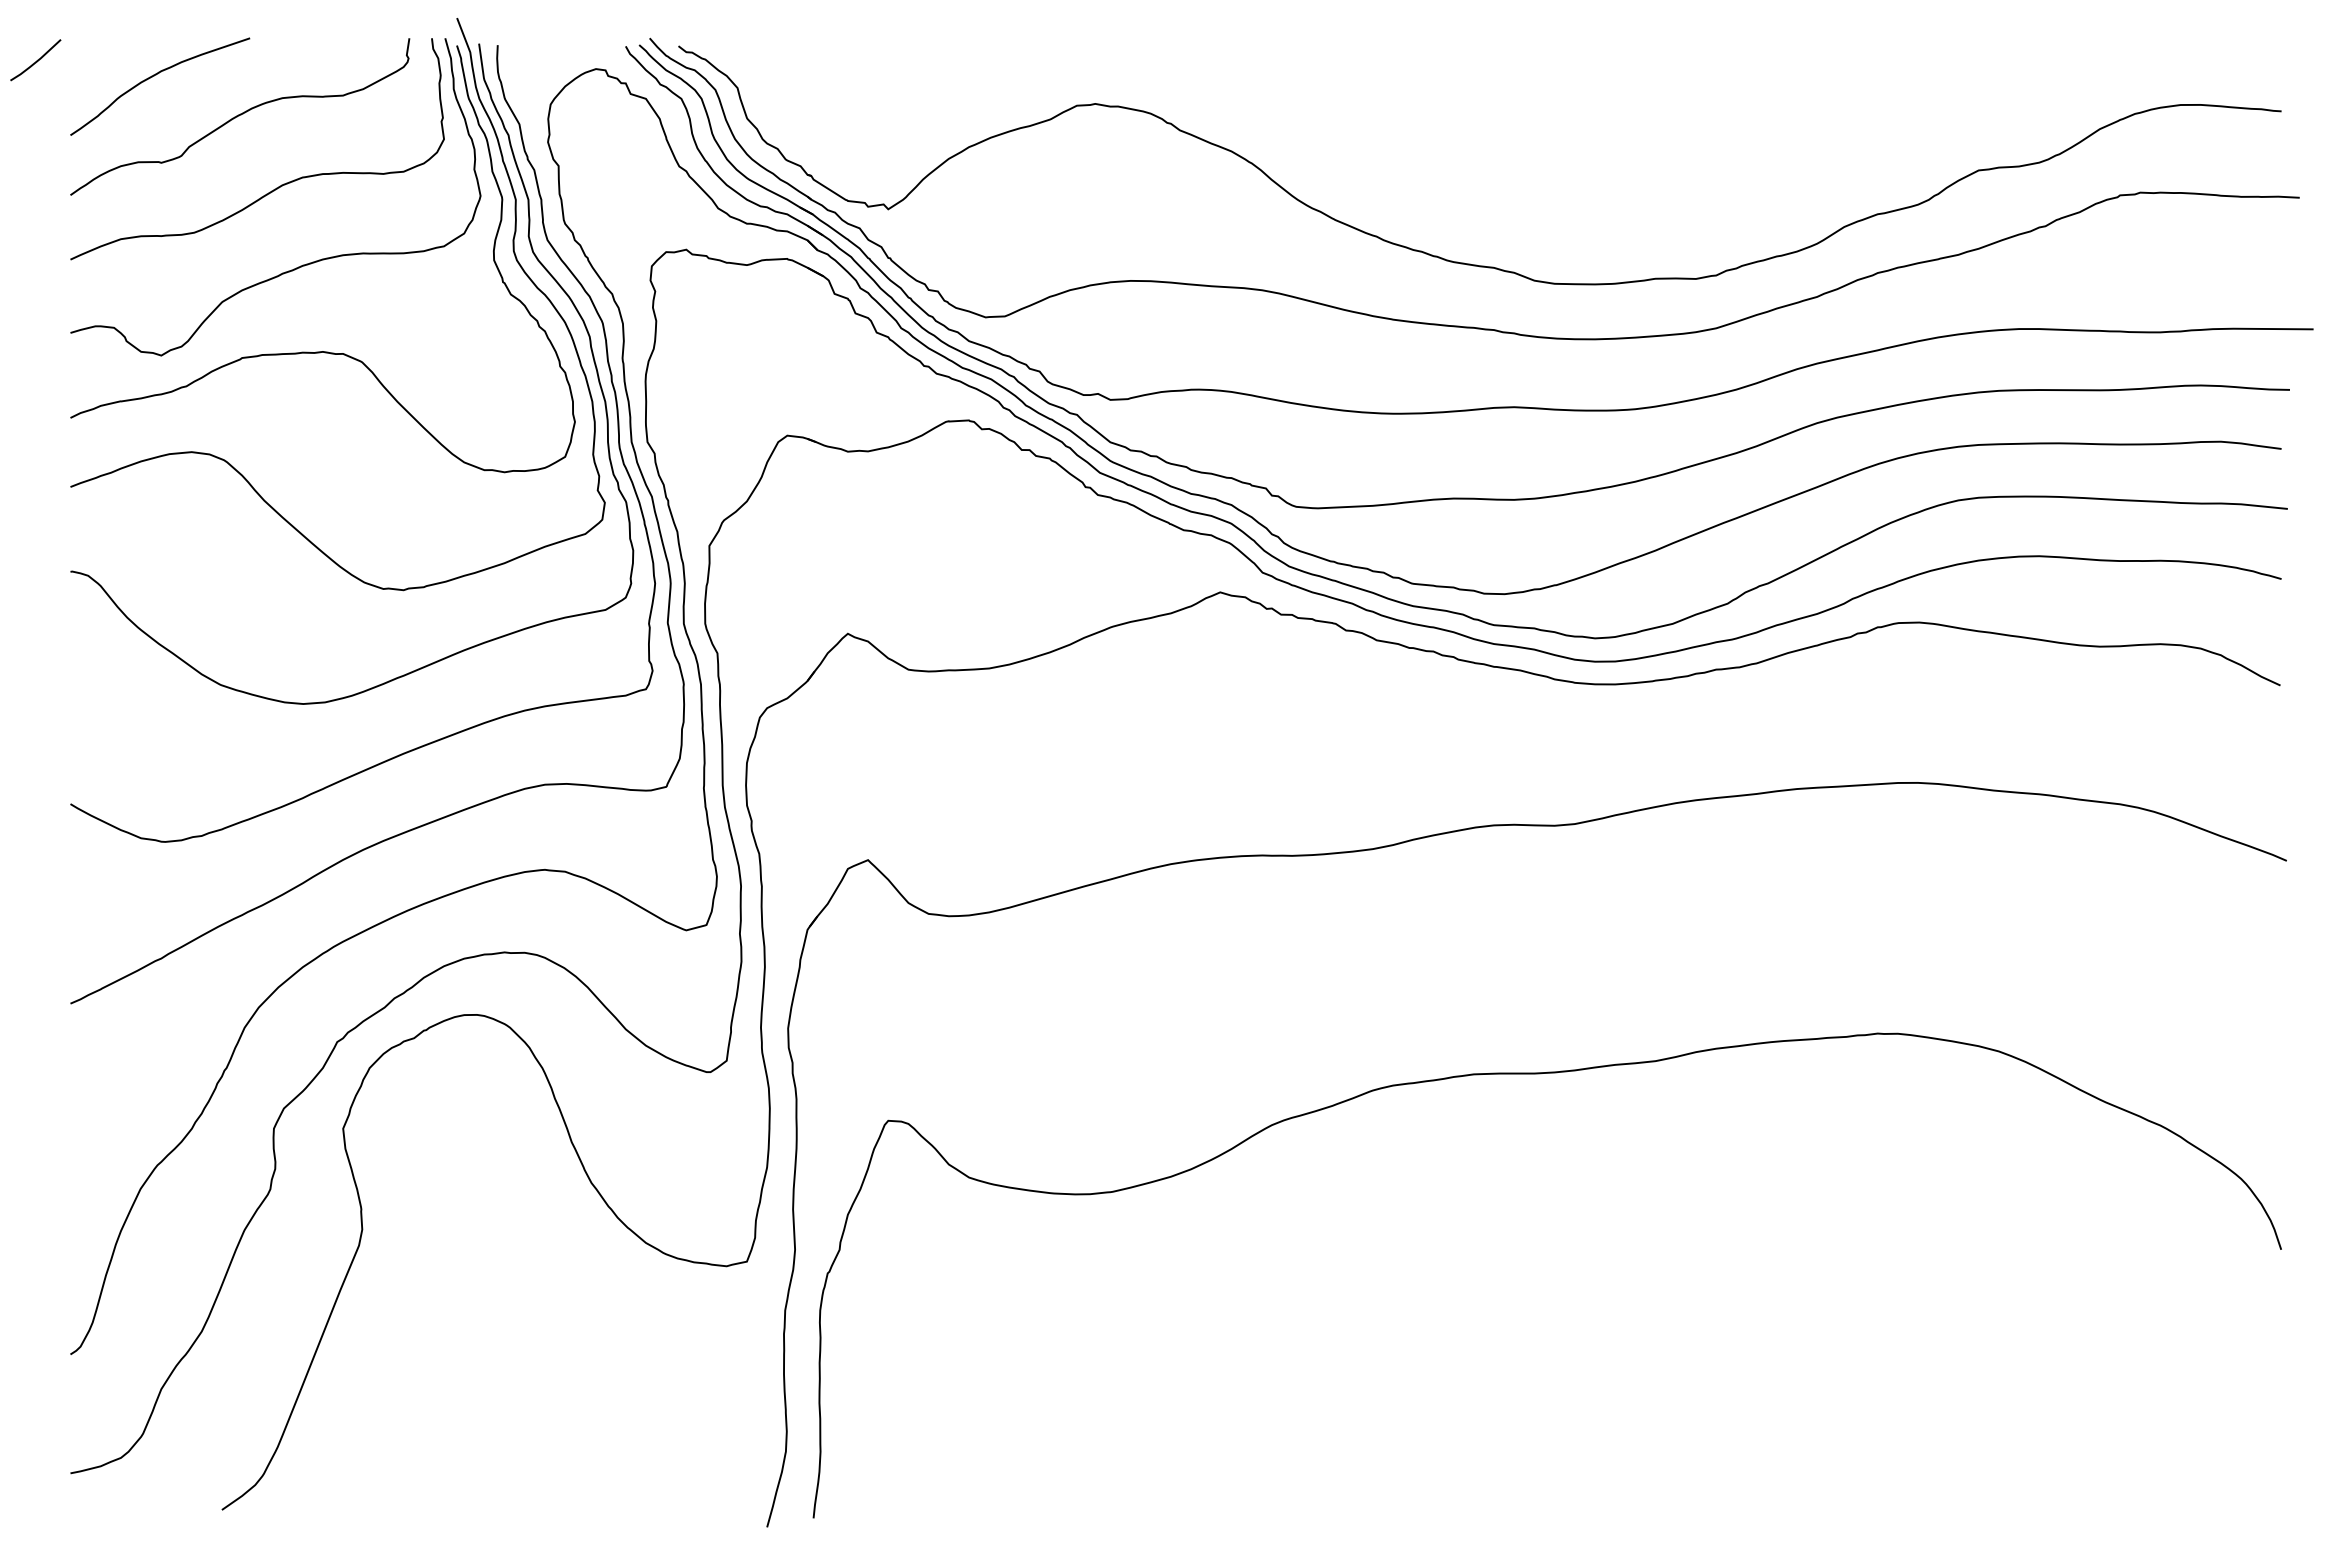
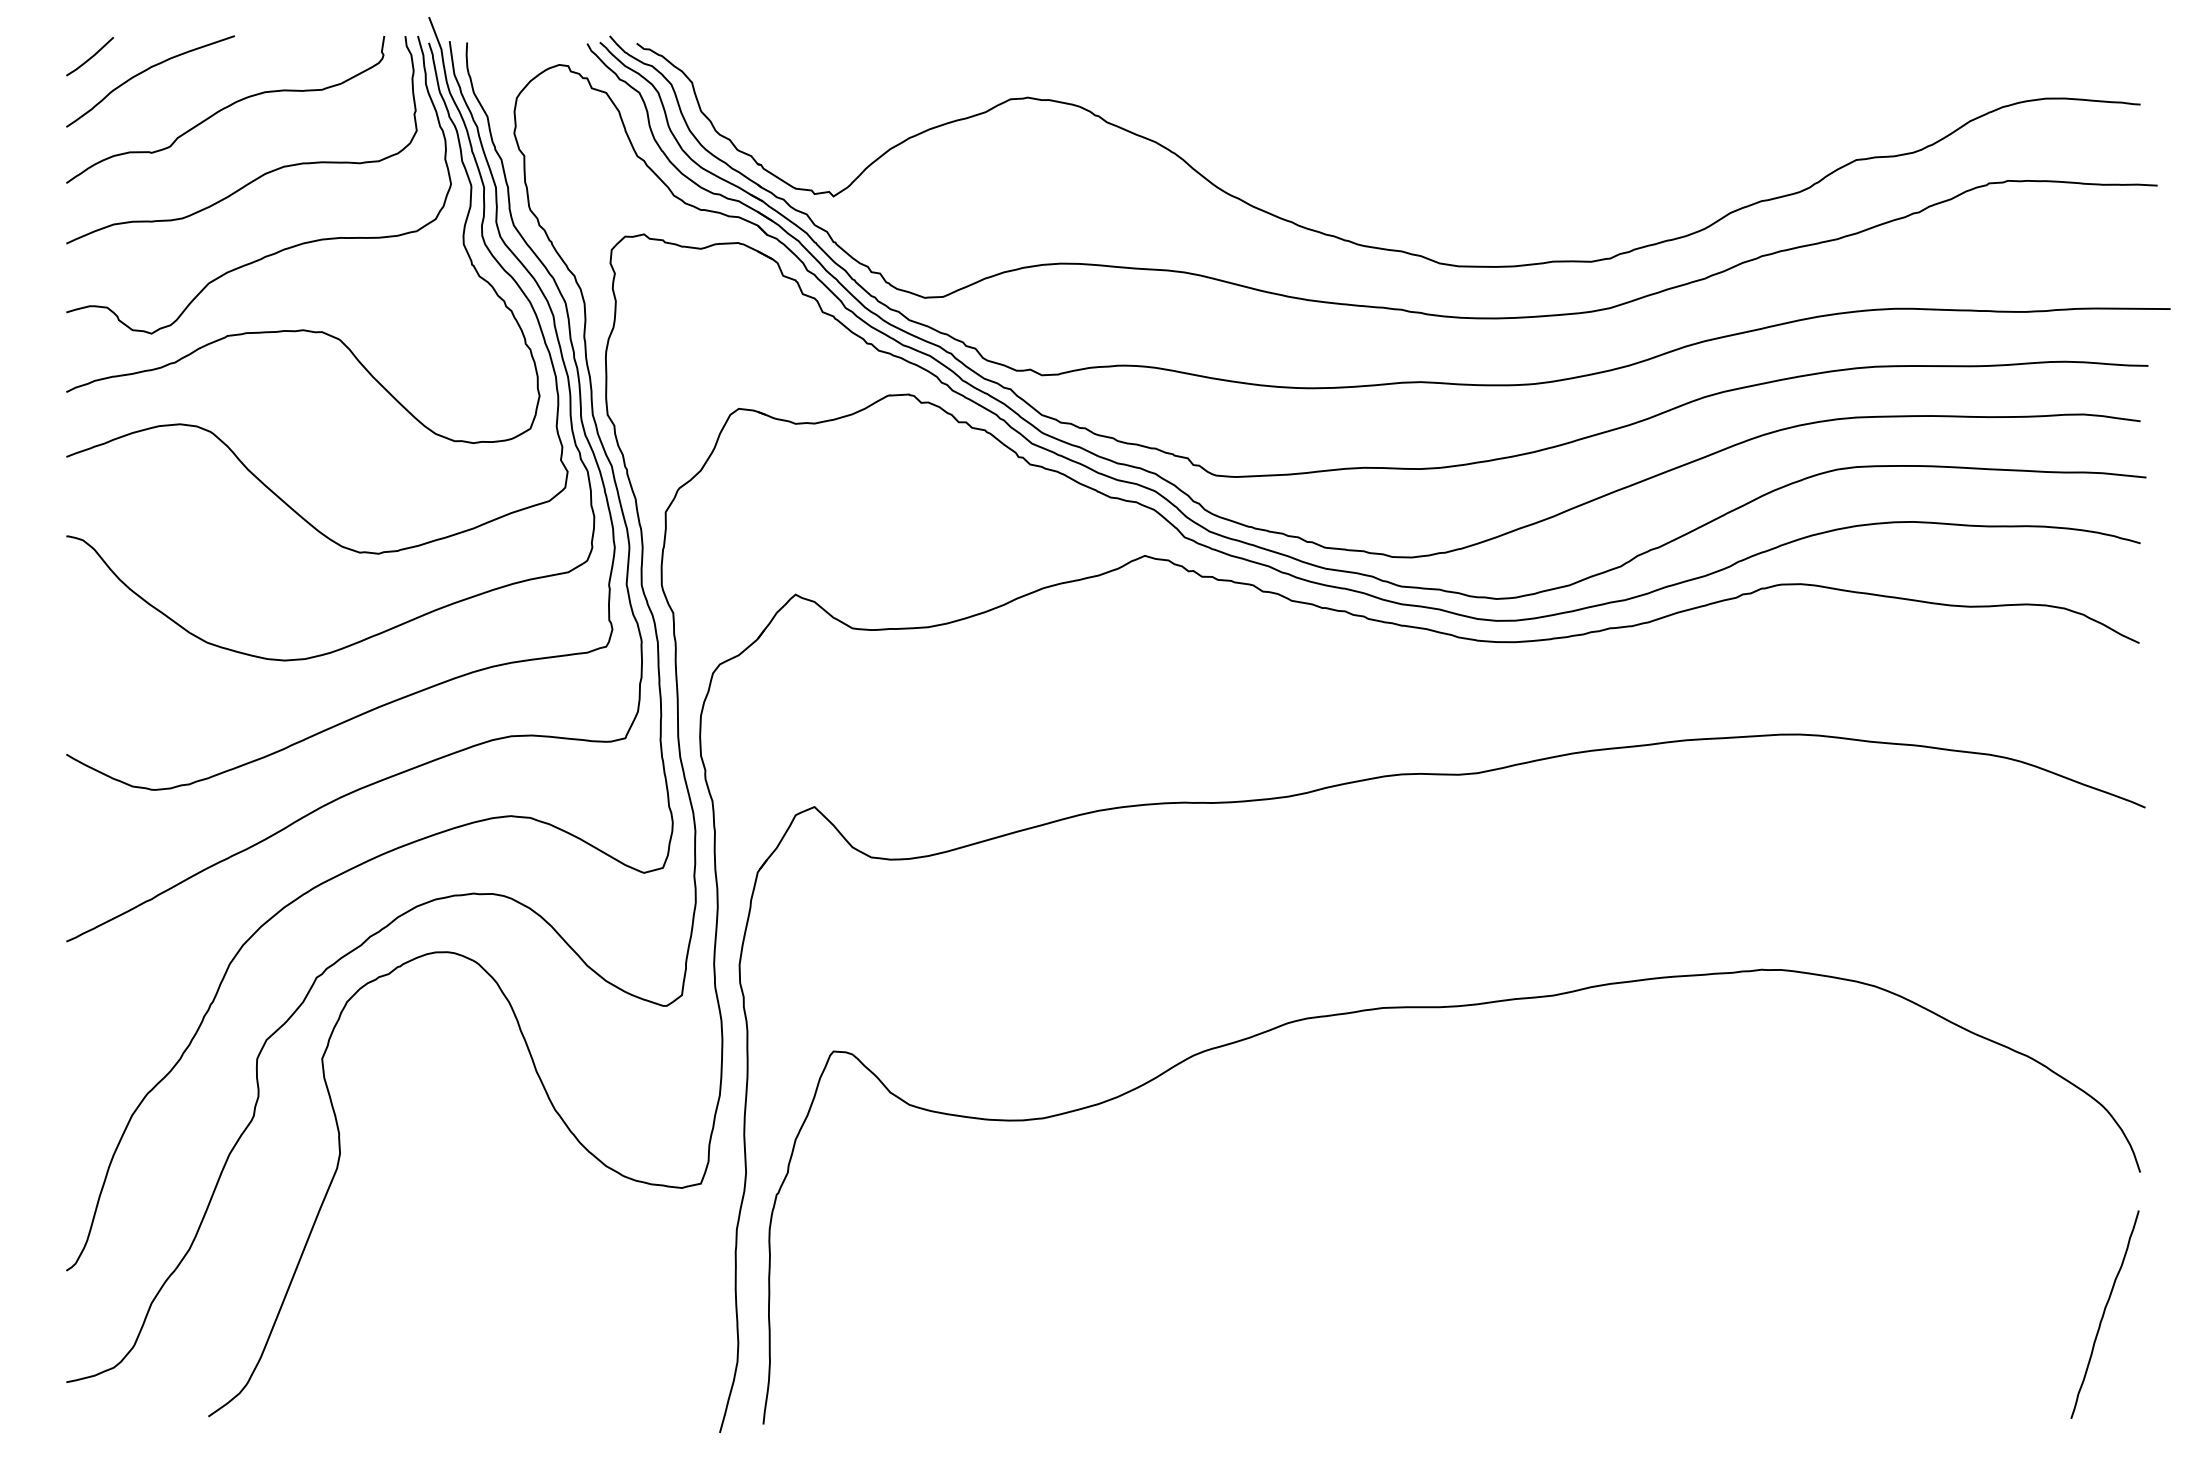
line: (36, 60) -> (90, 56), moved
curve: (2243, 1400) -> (2104, 1313), added

